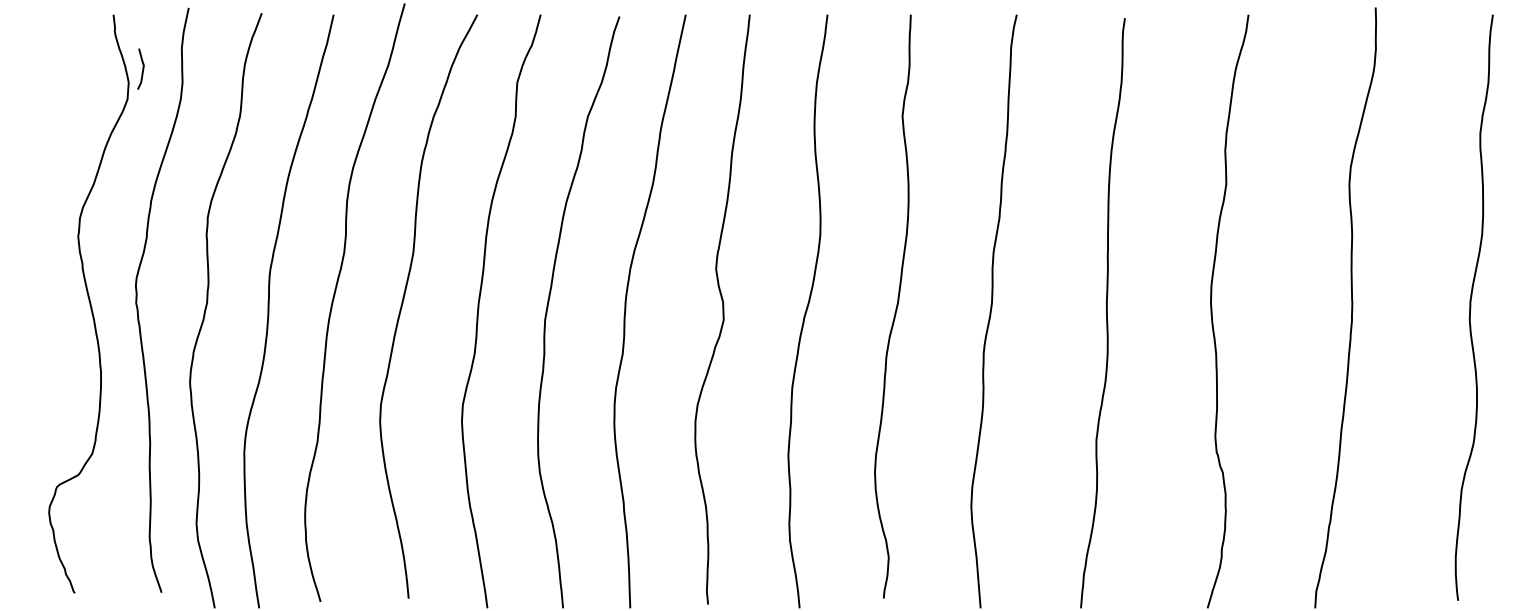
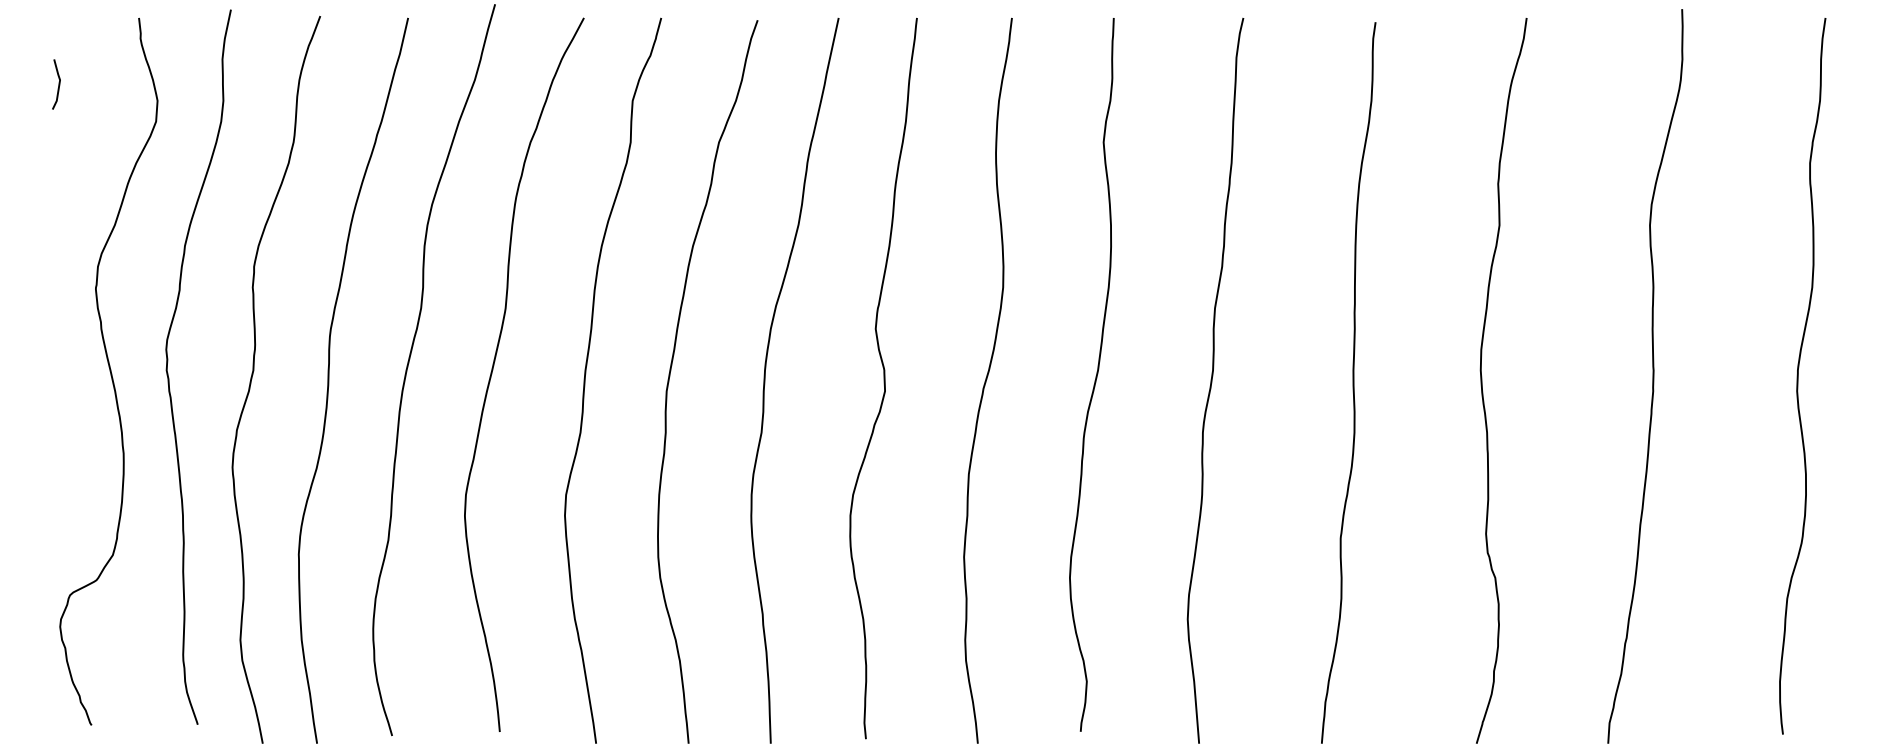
line: (142, 69) -> (58, 84), moved

